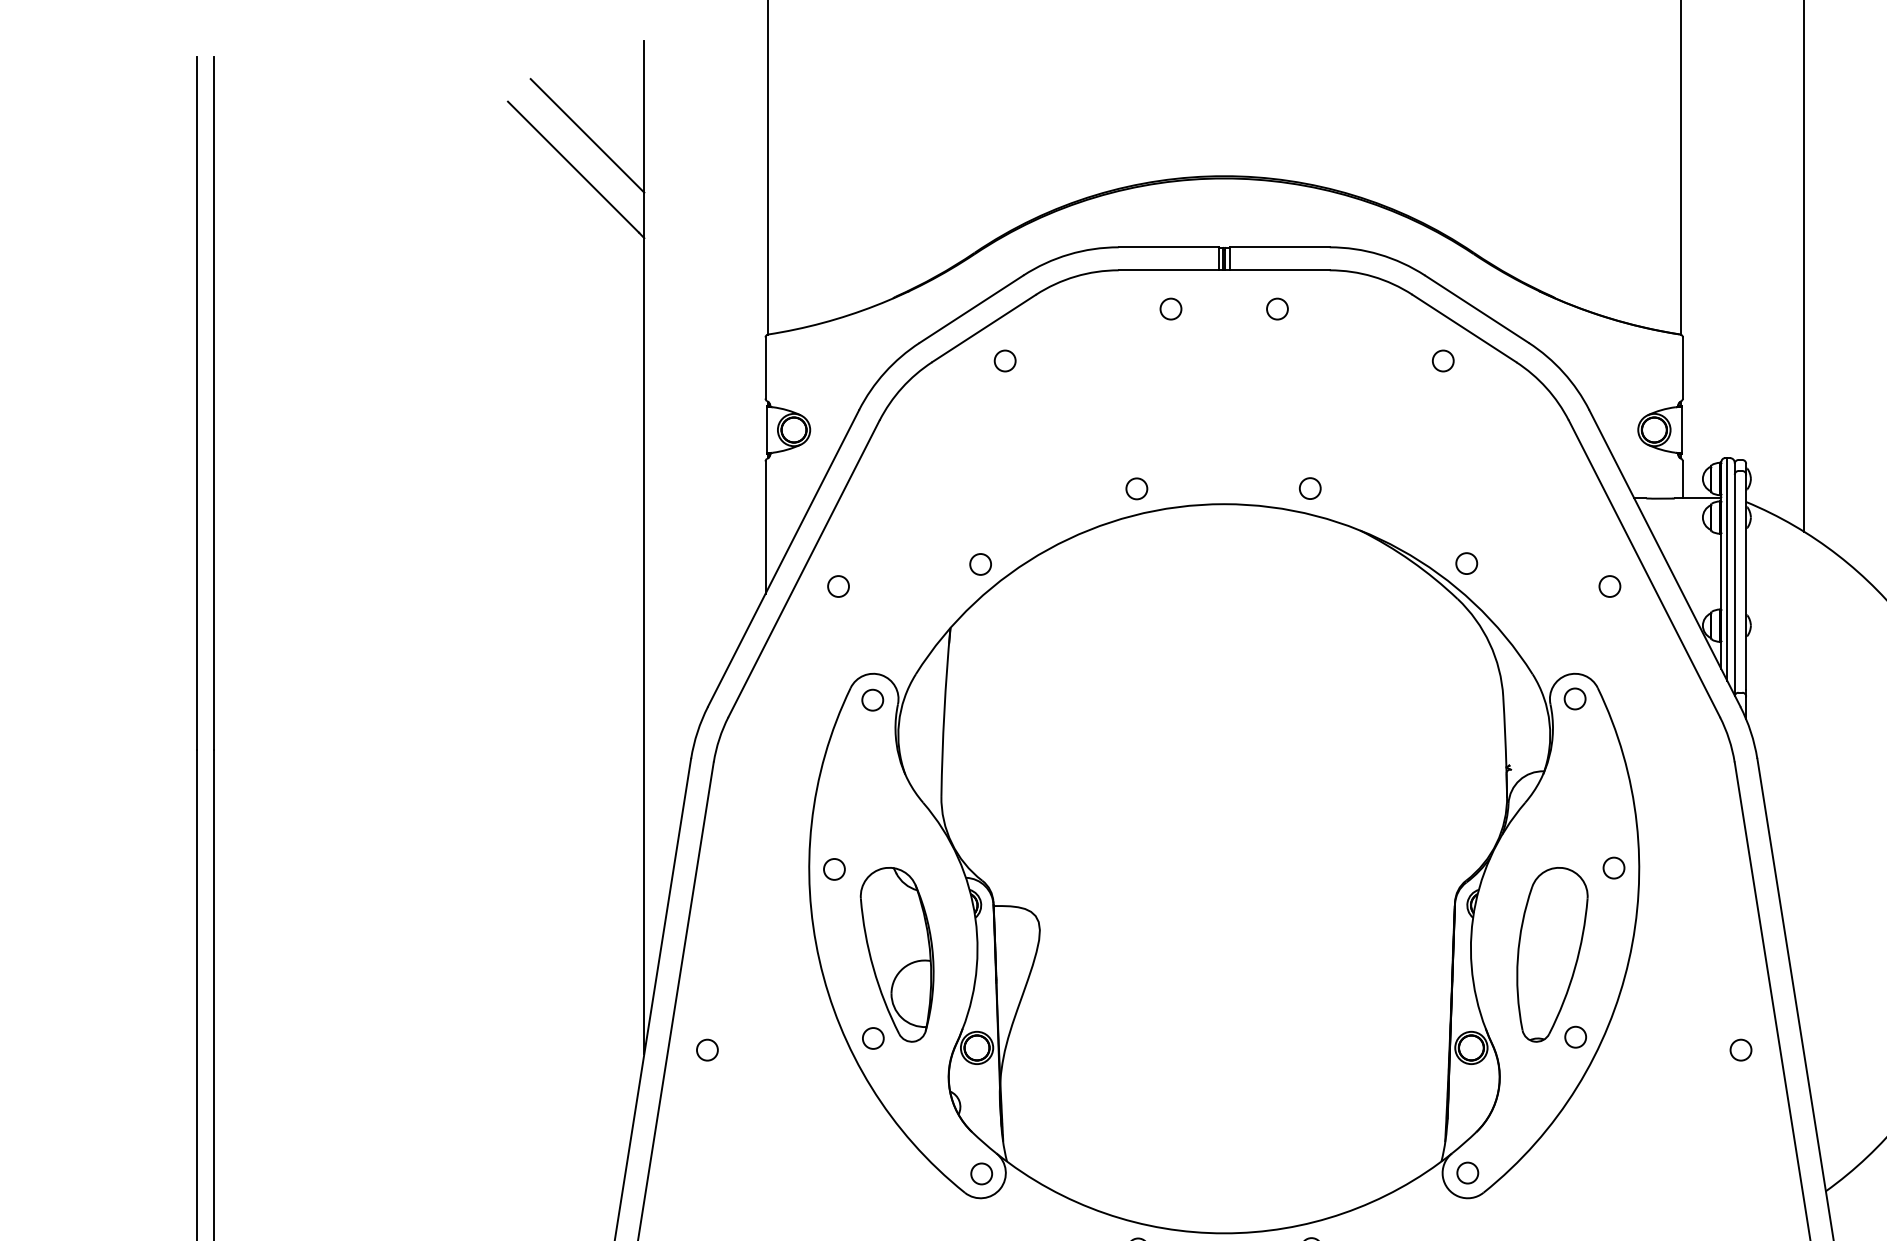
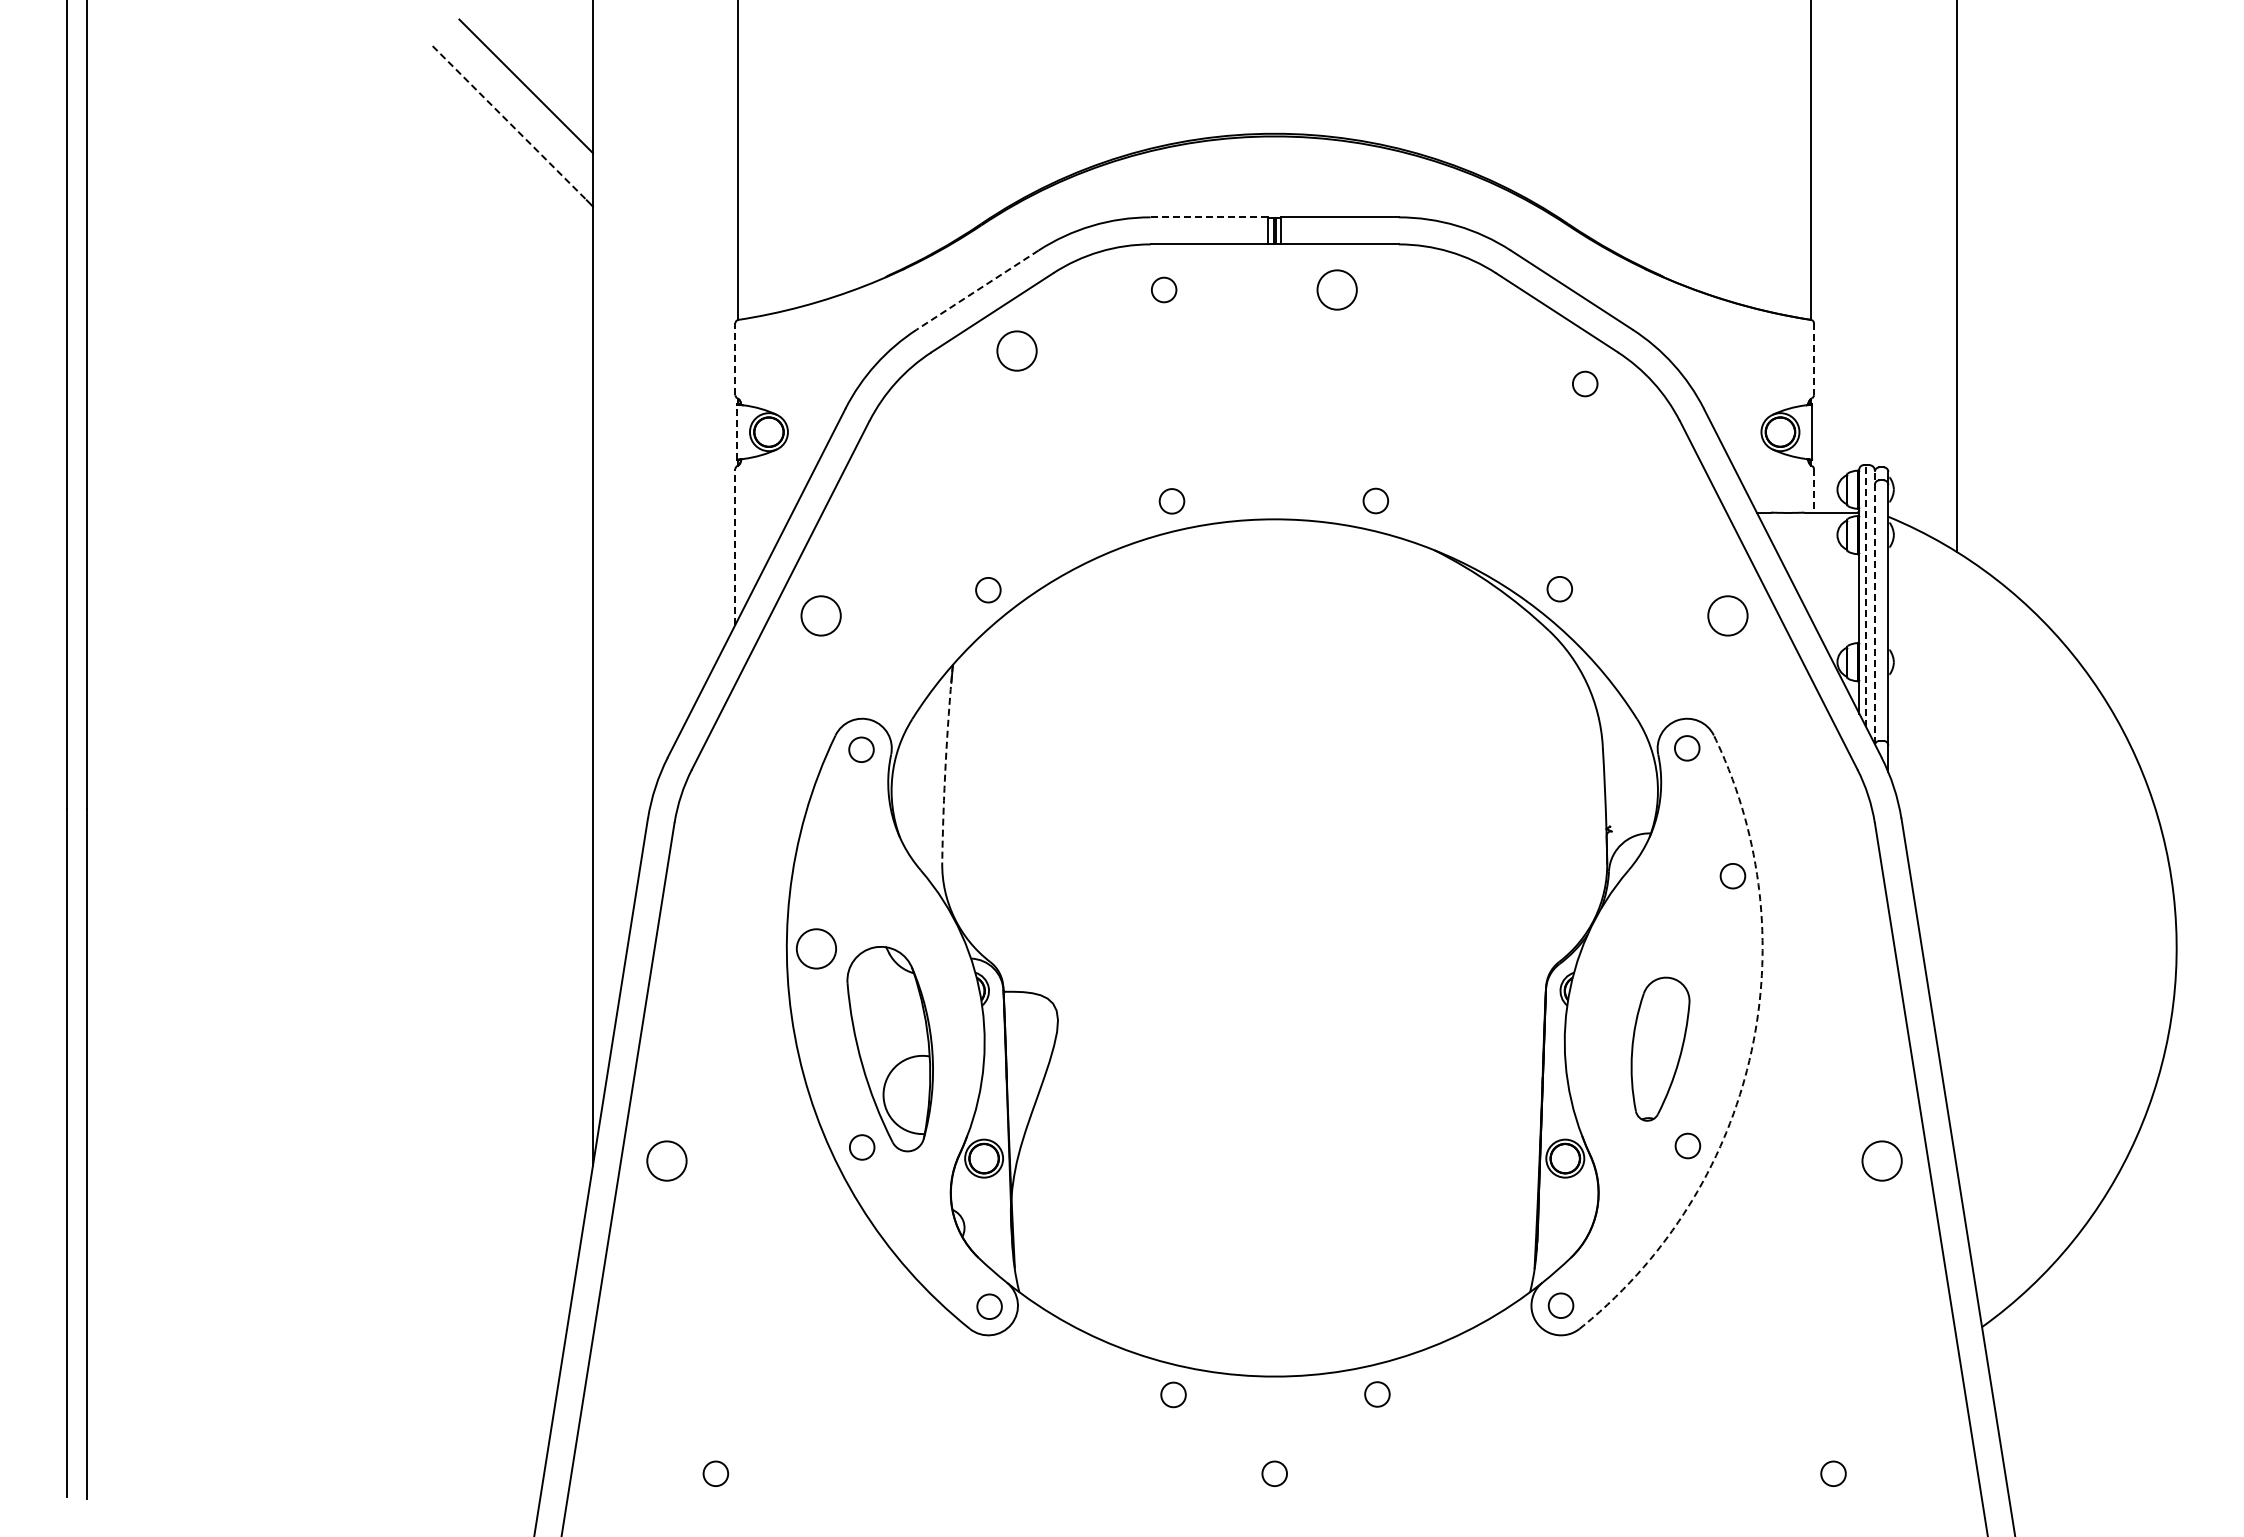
line: (573, 167) -> (509, 123), solid -> dashed
line: (1168, 247) -> (1209, 217), solid -> dashed
circle: (1171, 308) -> (1164, 289), moved
circle: (1277, 308) -> (1337, 289), size x1.6
line: (971, 309) -> (977, 290), solid -> dashed
circle: (1005, 360) -> (1017, 350), size x1.6
circle: (1443, 360) -> (1585, 383), moved
line: (765, 368) -> (735, 359), solid -> dashed
line: (1682, 368) -> (1813, 359), solid -> dashed
line: (767, 429) -> (737, 431), solid -> dashed
line: (1682, 479) -> (1813, 490), solid -> dashed
line: (765, 527) -> (735, 546), solid -> dashed
line: (1726, 568) -> (1865, 595), solid -> dashed
line: (1734, 579) -> (1874, 607), solid -> dashed
circle: (838, 586) -> (821, 616), size x1.6
circle: (1610, 586) -> (1728, 616), size x1.6
arc: (944, 711) -> (945, 763), solid -> dashed
circle: (1613, 868) -> (1732, 876), moved
circle: (834, 869) -> (816, 948), size x1.6
part: (1552, 955) -> (1660, 1049), size x0.7
arc: (1628, 960) -> (1750, 1055), solid -> dashed
circle: (707, 1050) -> (667, 1161), size x1.6
circle: (1741, 1050) -> (1882, 1161), size x1.6

